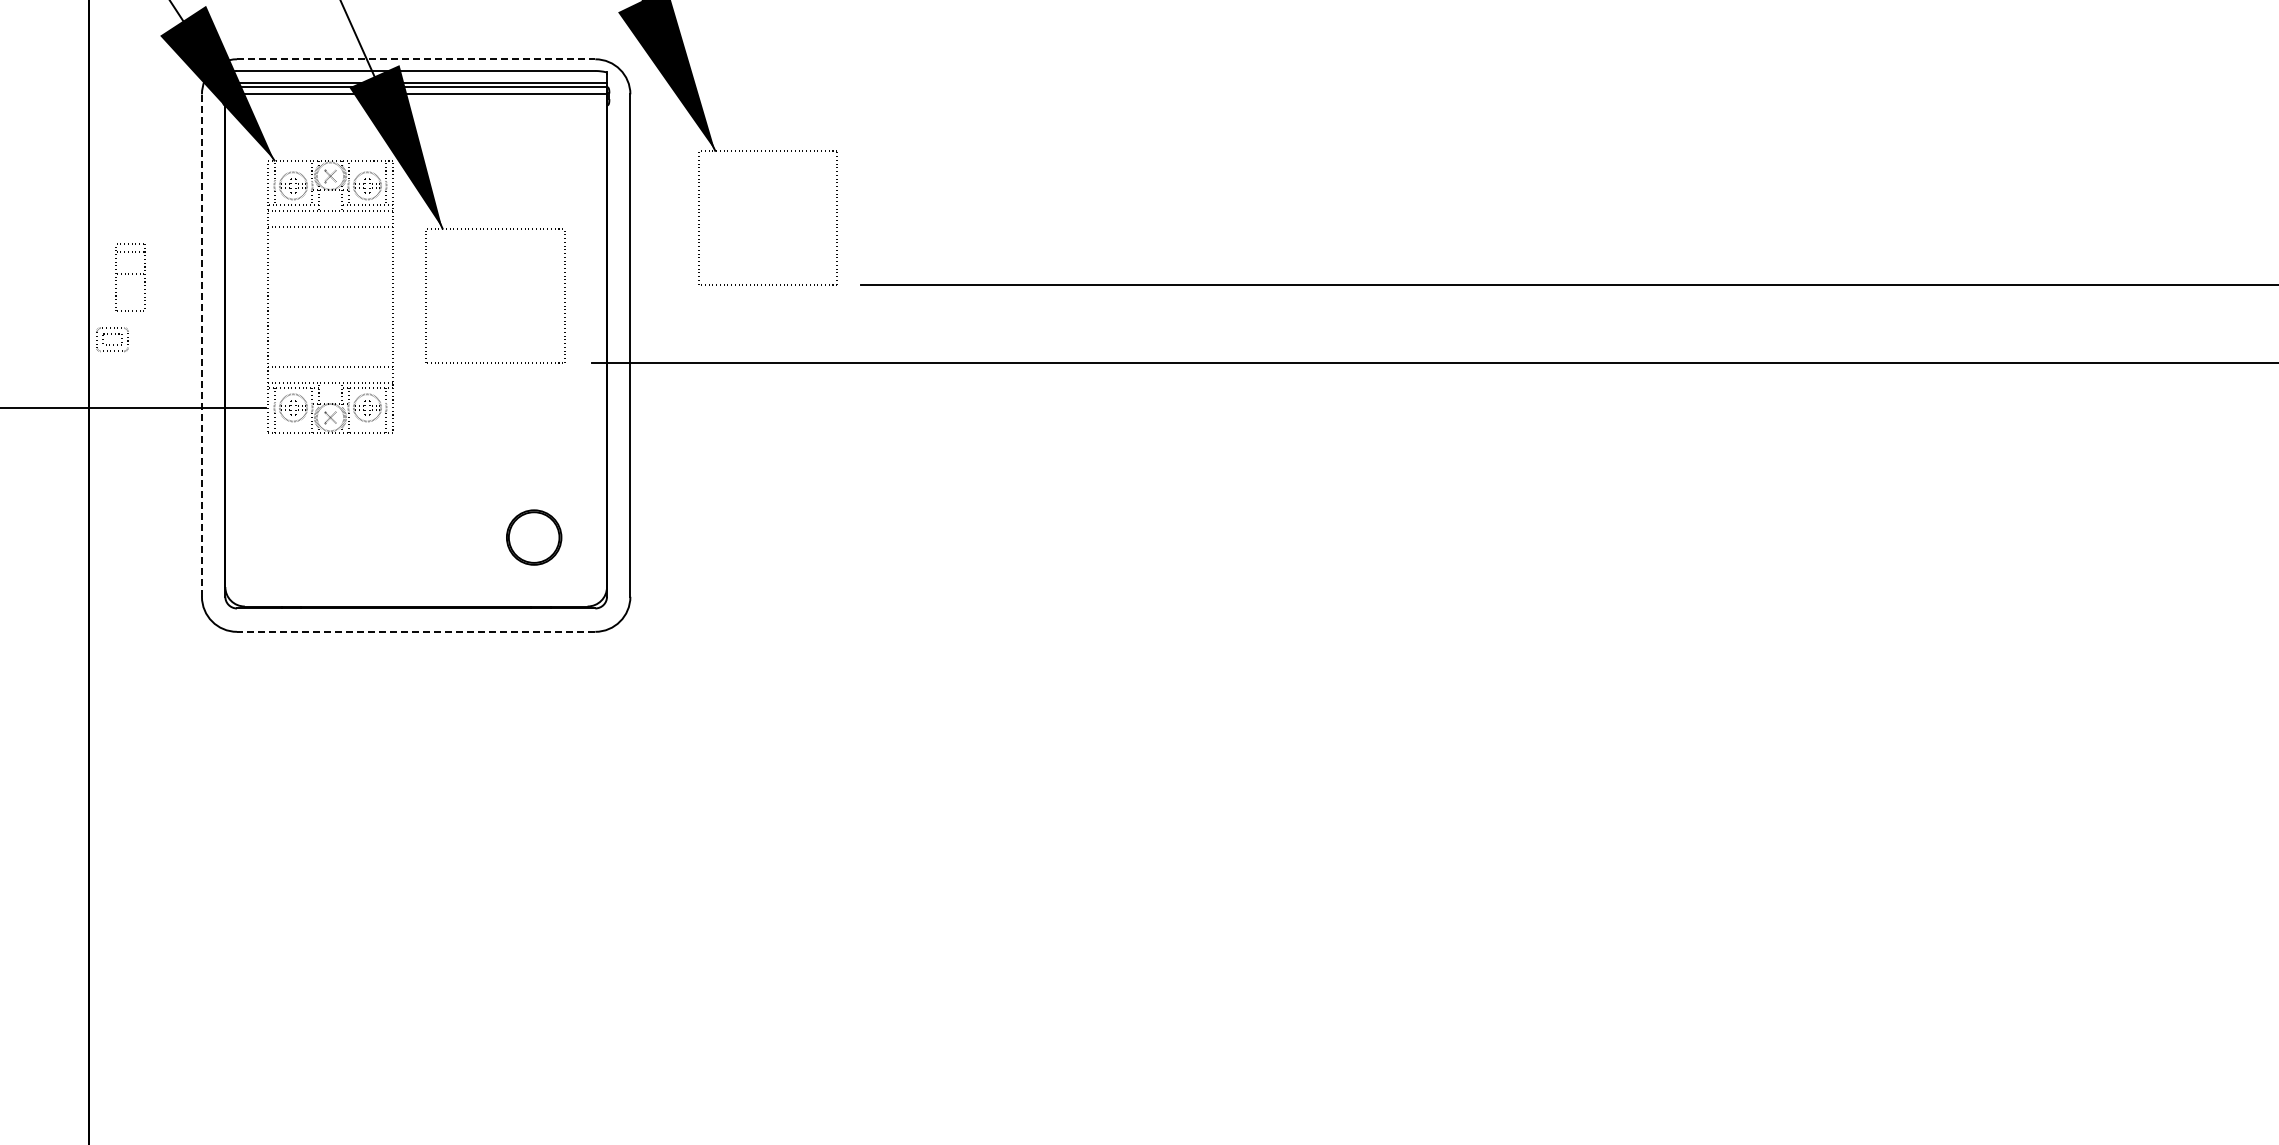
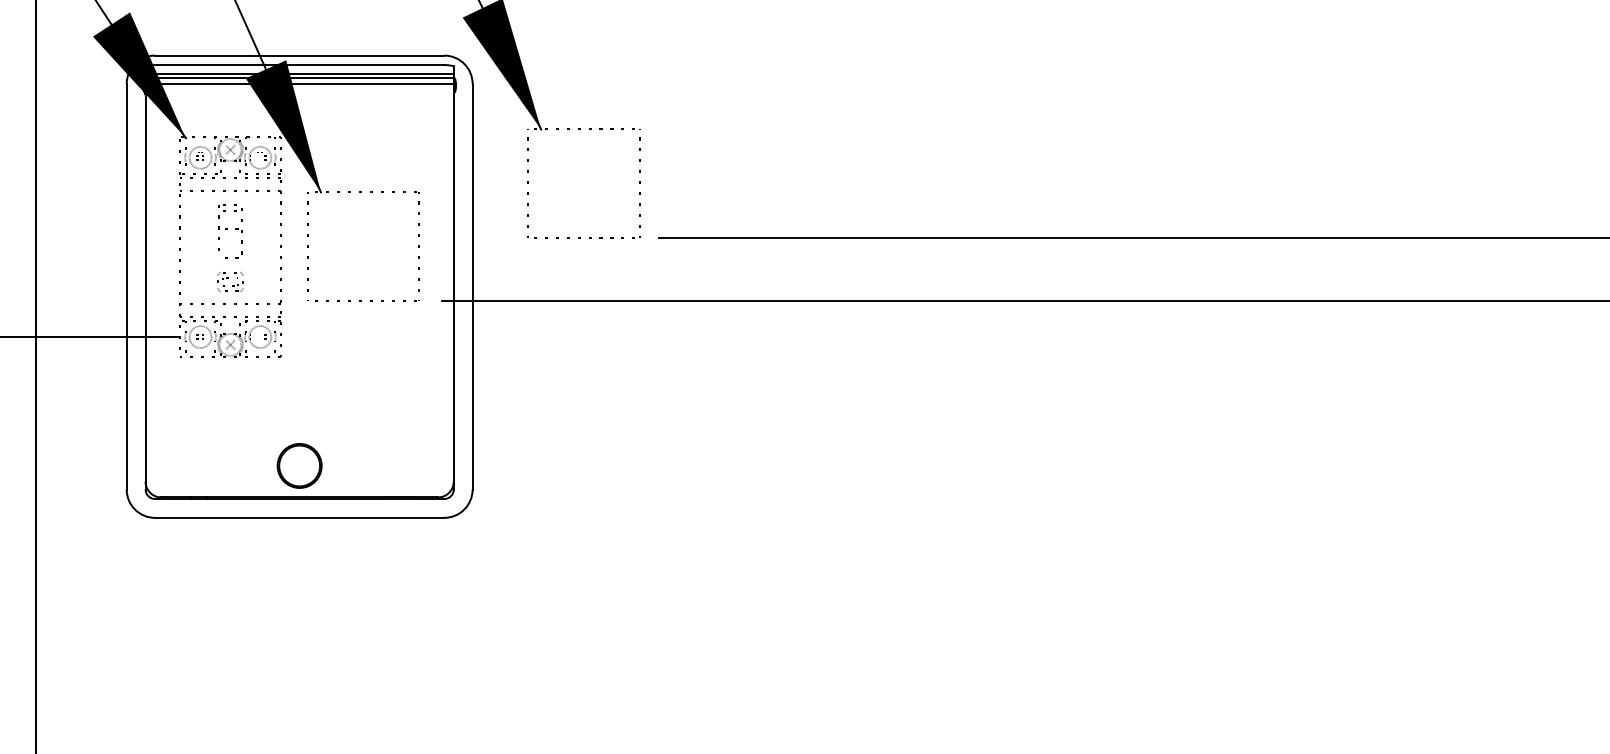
line: (416, 59) -> (299, 55), dashed -> solid
part: (130, 277) -> (230, 231), moved
part: (112, 339) -> (230, 281), moved
line: (201, 345) -> (126, 286), dashed -> solid
part: (534, 537) -> (299, 465), moved
line: (415, 631) -> (299, 517), dashed -> solid

